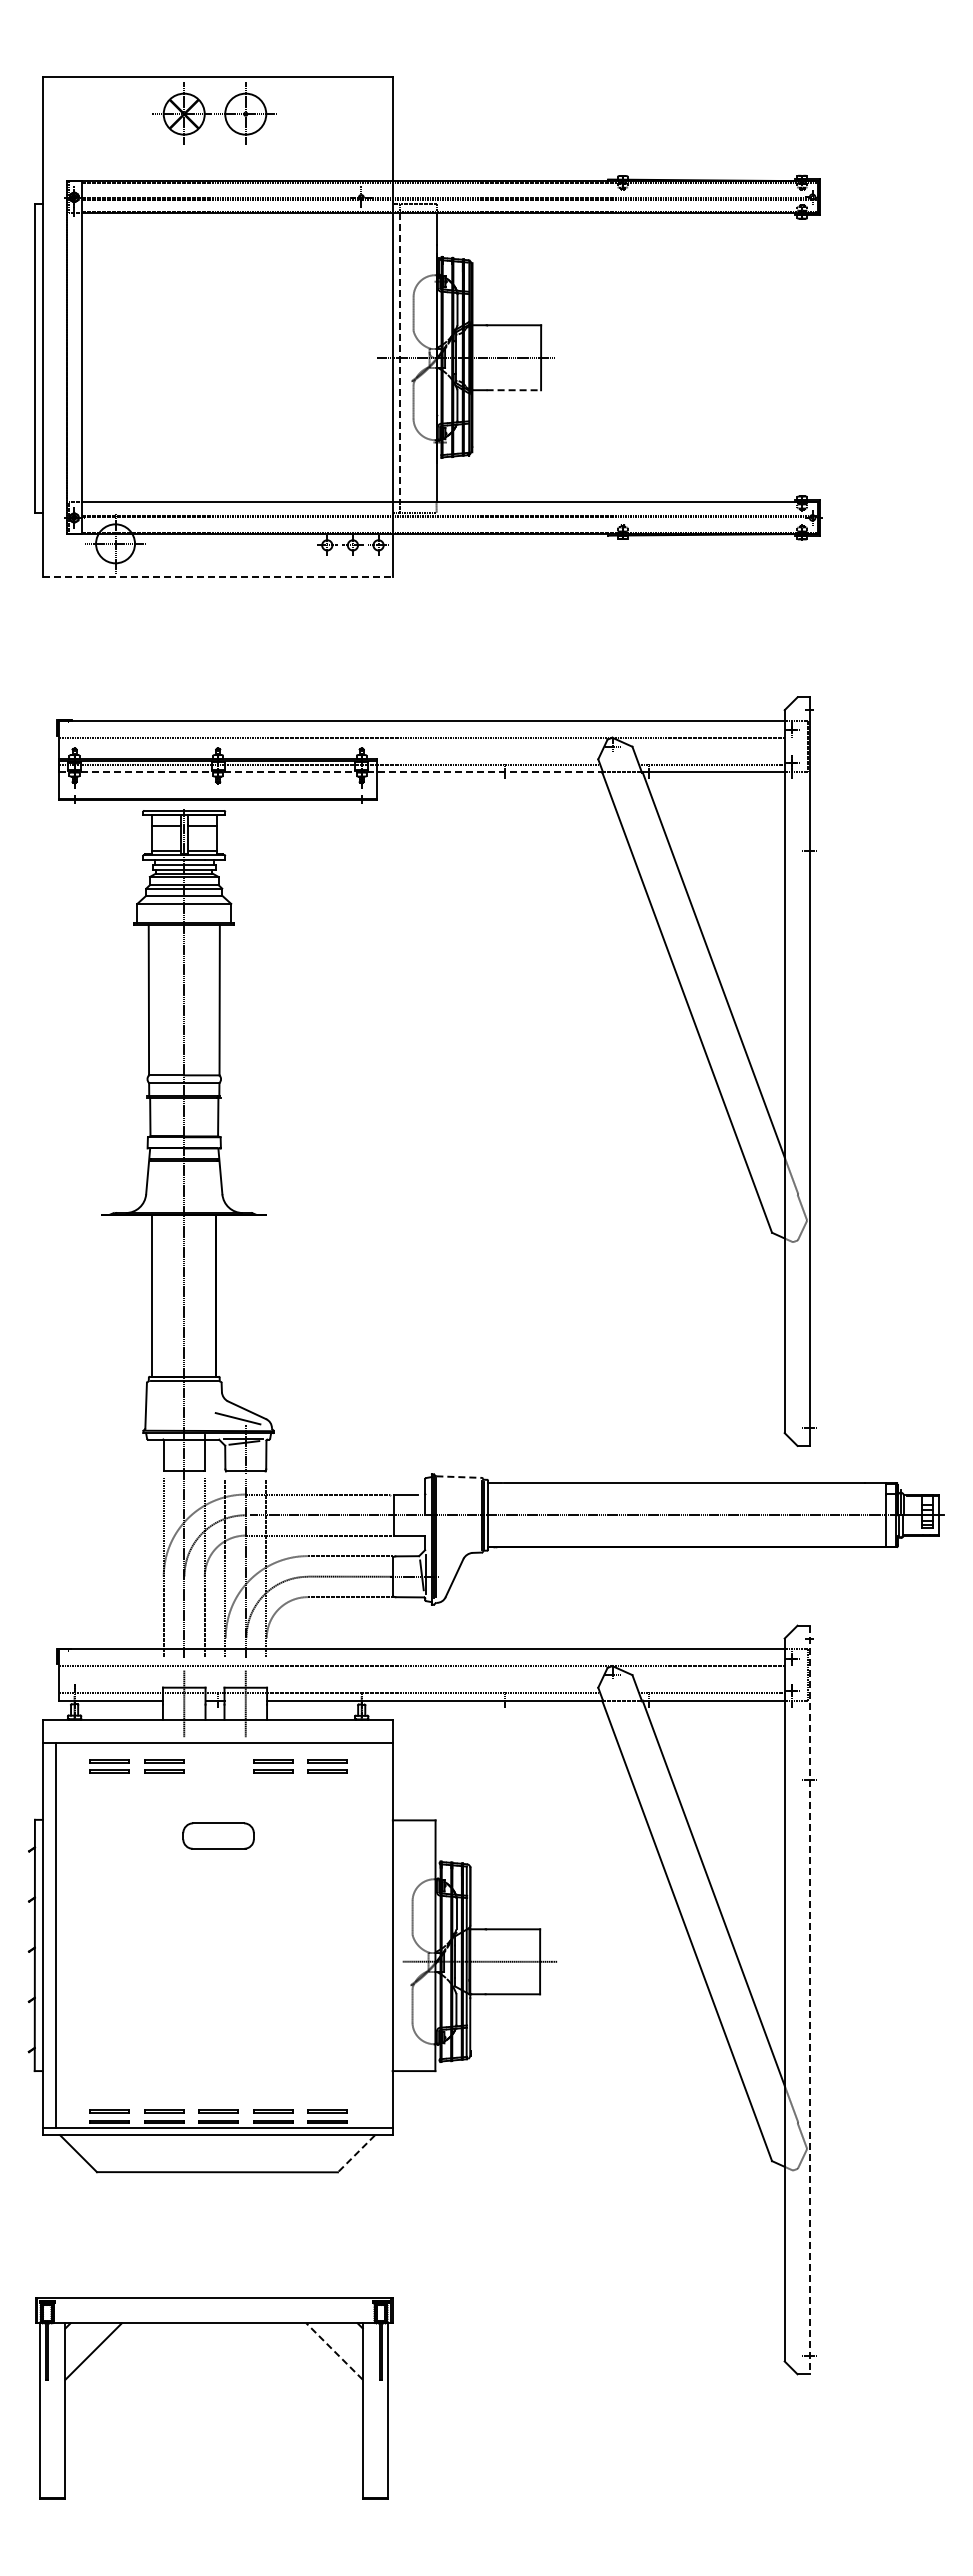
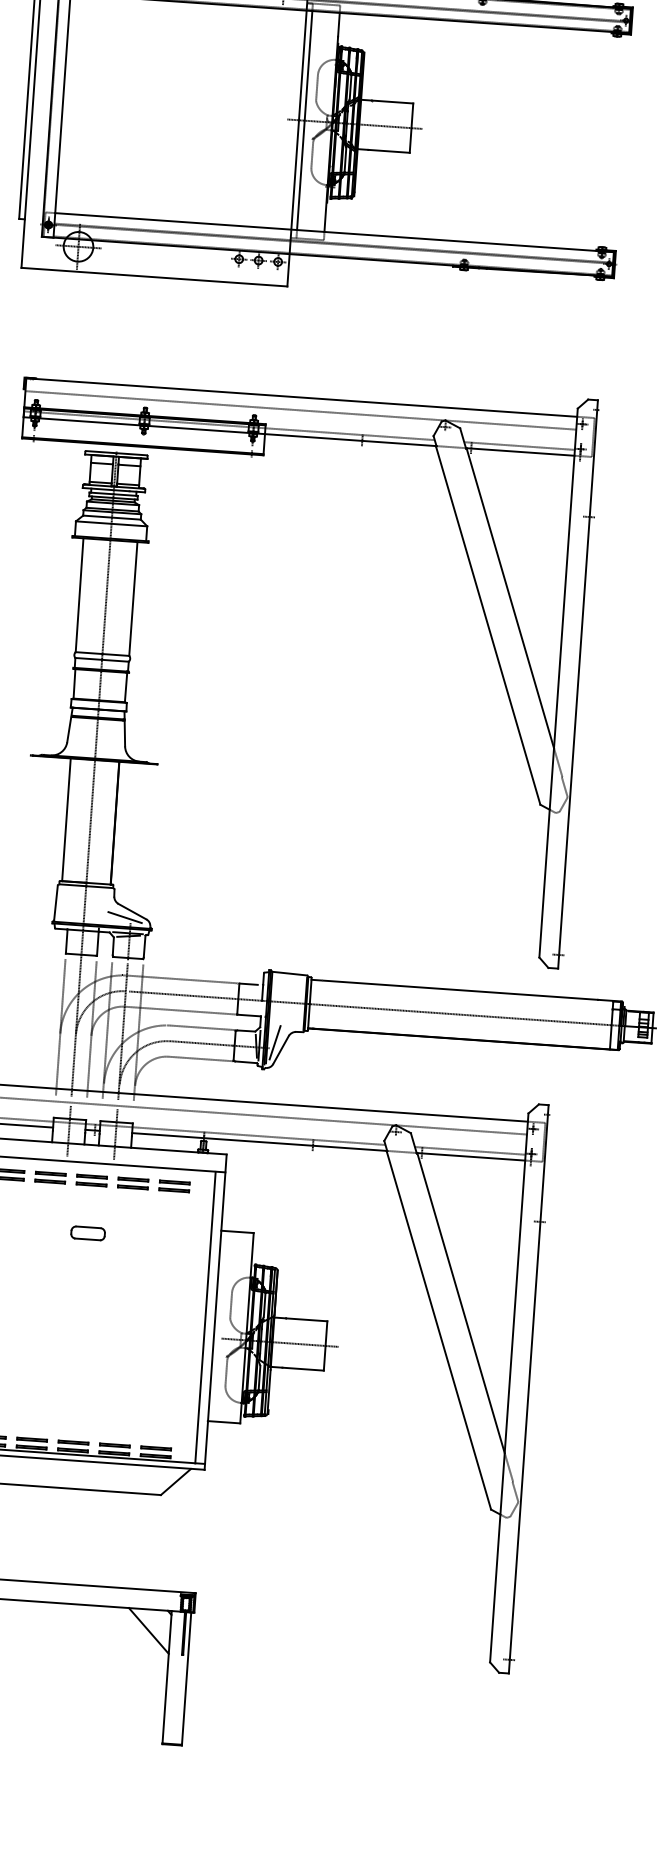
line: (400, 358) -> (304, 121), dashed -> solid
line: (514, 390) -> (389, 151), dashed -> solid
line: (218, 576) -> (154, 277), dashed -> solid
line: (331, 772) -> (230, 431), dashed -> solid
line: (459, 1477) -> (290, 973), dashed -> solid
line: (445, 1568) -> (274, 1042), added
part: (218, 1766) -> (91, 1180), added
part: (218, 1835) -> (88, 1232), size x0.62
line: (380, 1935) -> (205, 1317), added
line: (810, 2000) -> (528, 1389), dashed -> solid
line: (356, 2154) -> (175, 1482), dashed -> solid
line: (334, 2351) -> (148, 1630), dashed -> solid

